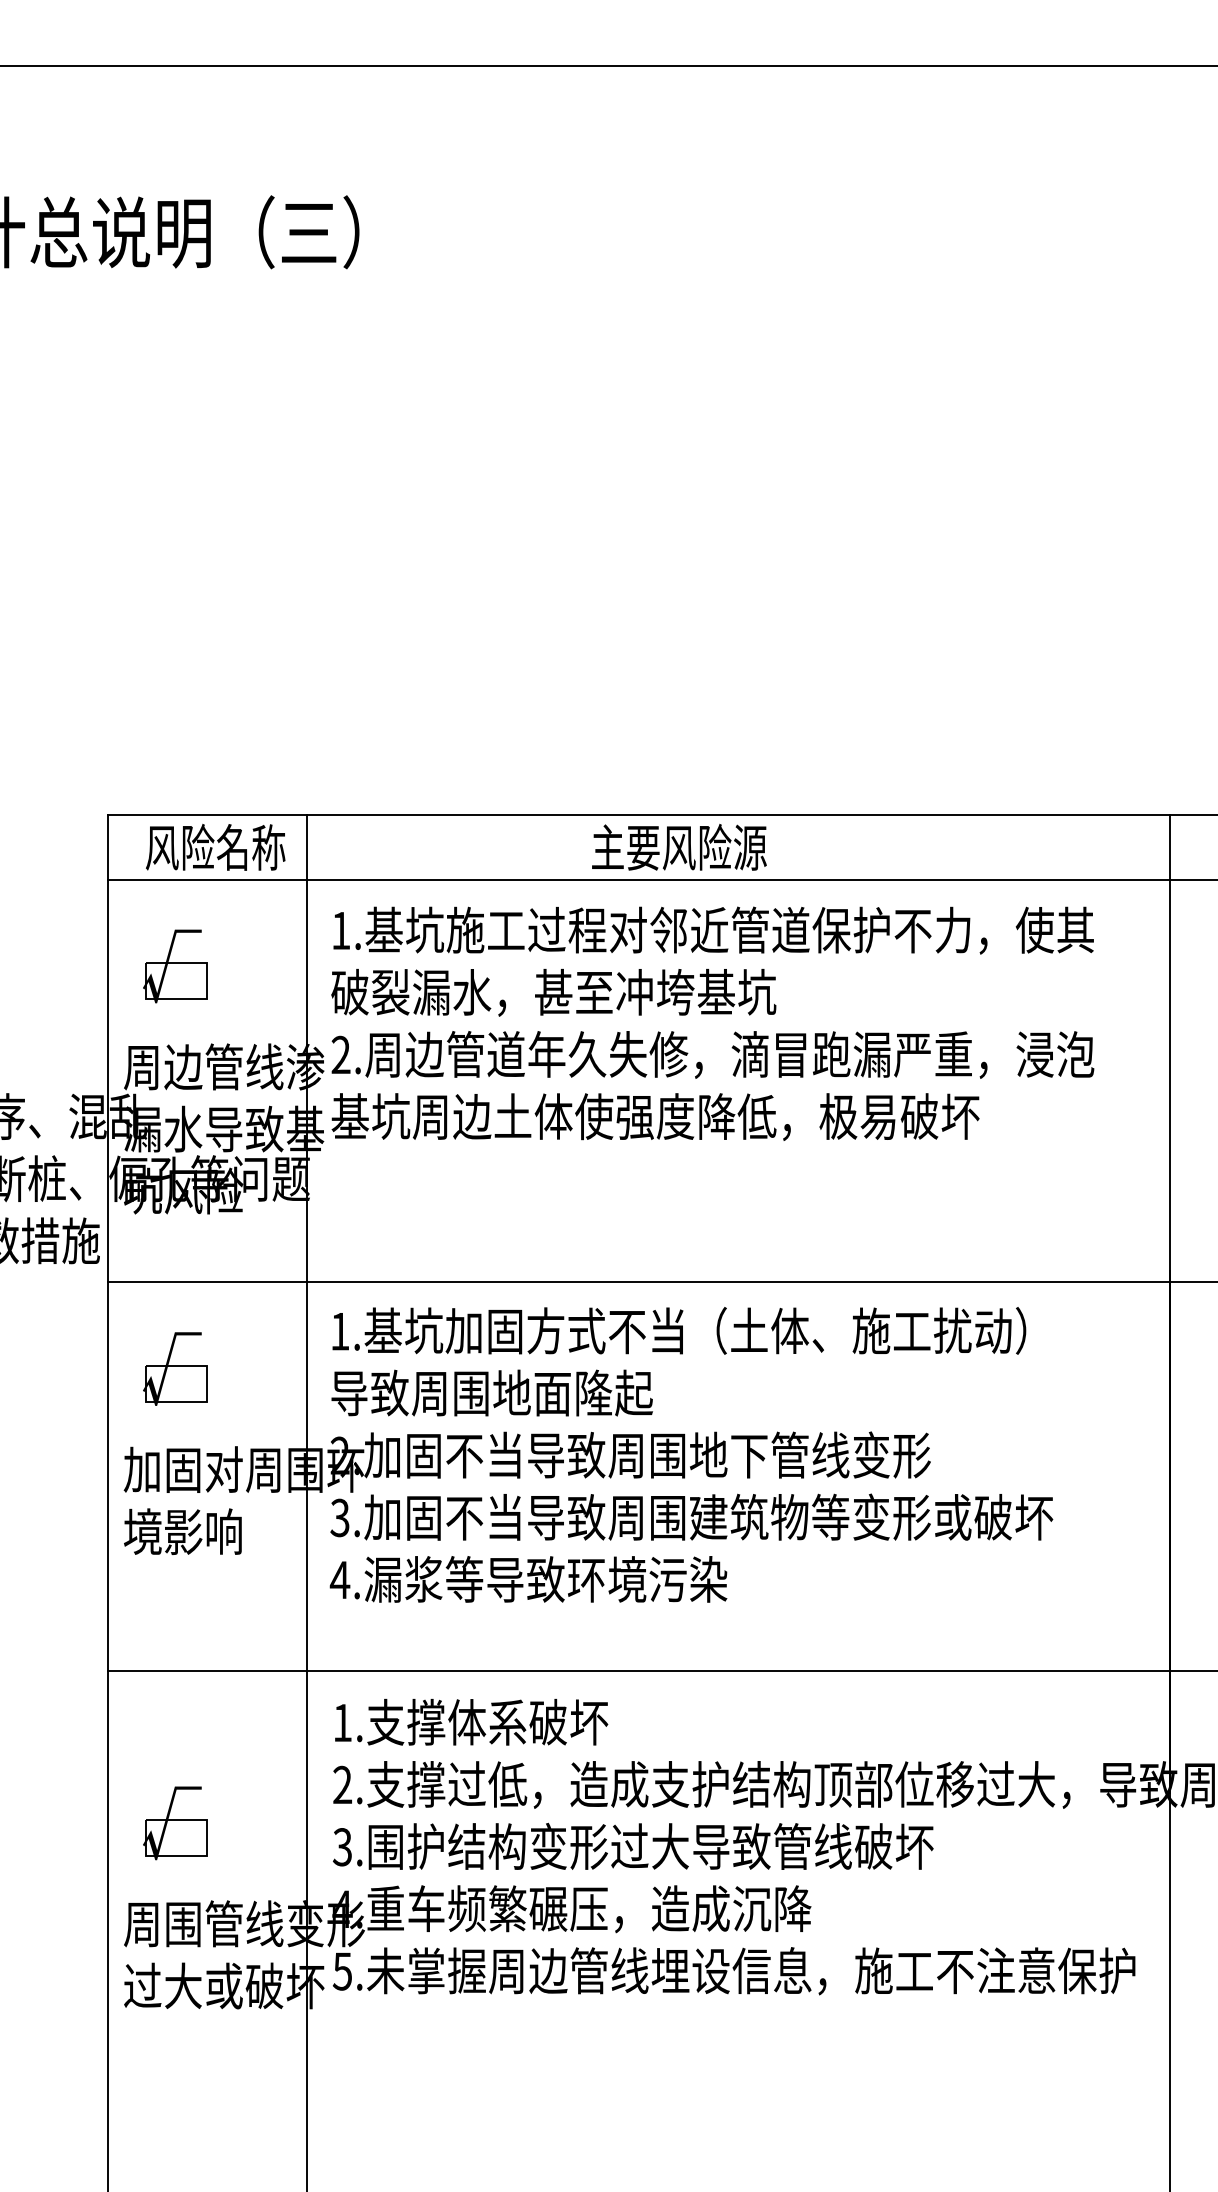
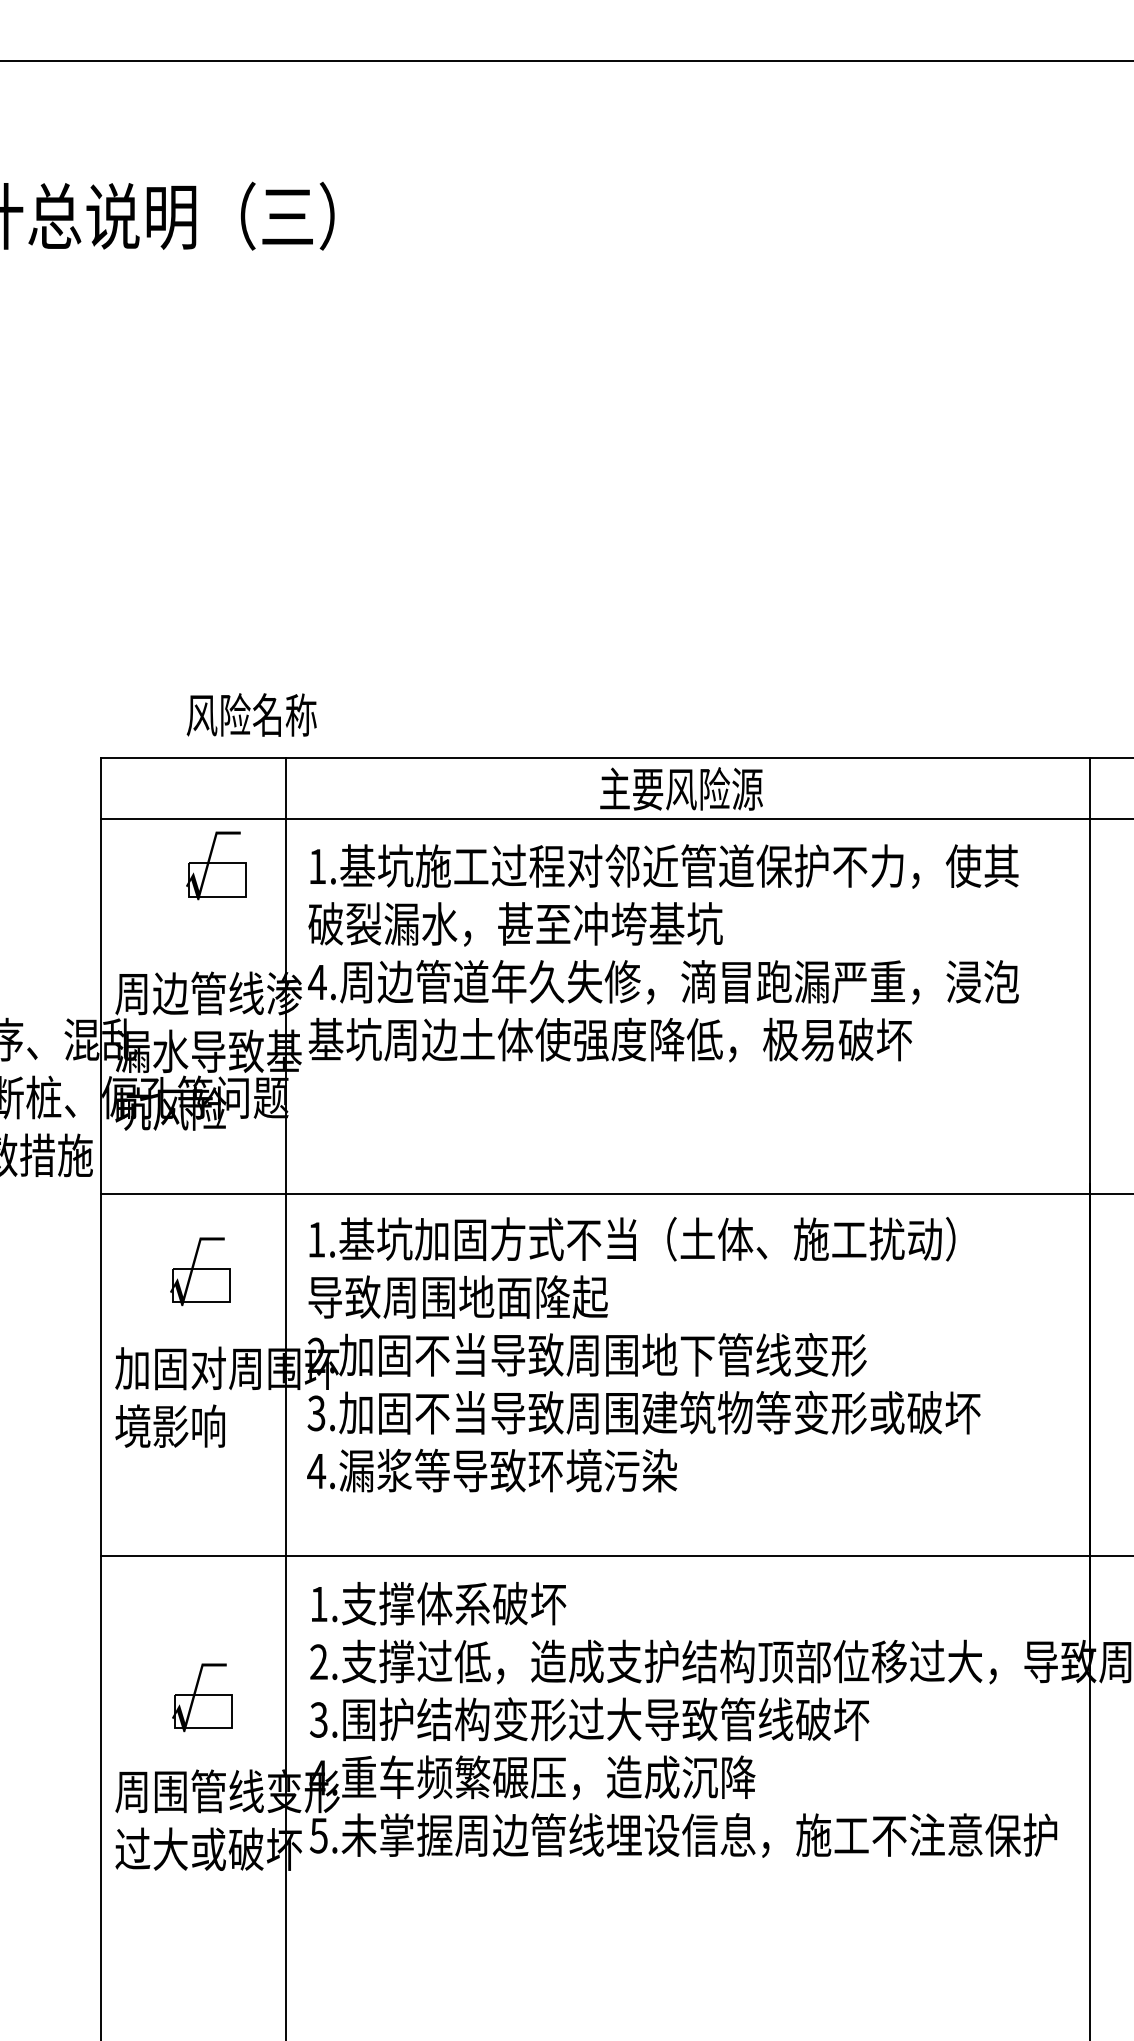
text: (215, 846) -> (251, 714), moved
text: (679, 846) -> (681, 788), moved
part: (175, 966) -> (216, 865), moved
text: (341, 1054) -> (317, 981), 2. -> 4.
part: (175, 1368) -> (200, 1271), moved
part: (175, 1823) -> (202, 1697), moved

